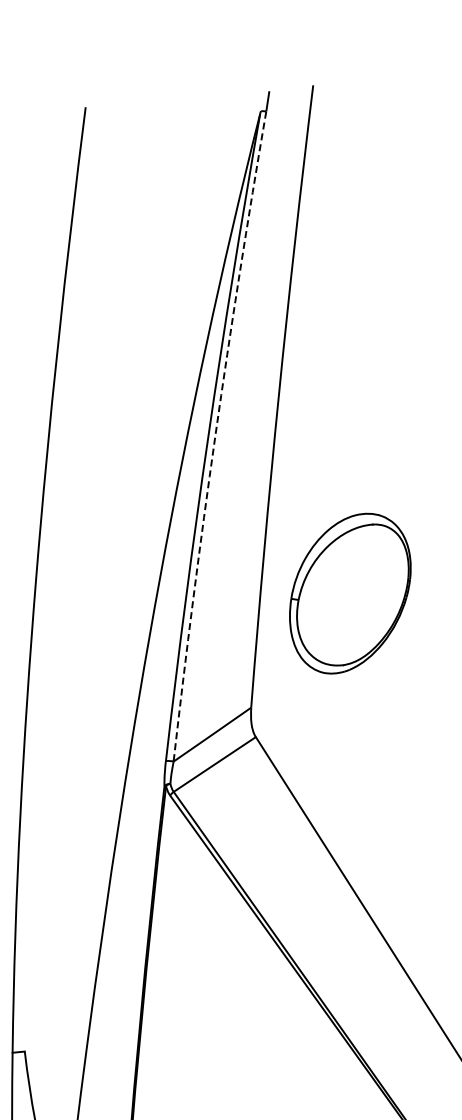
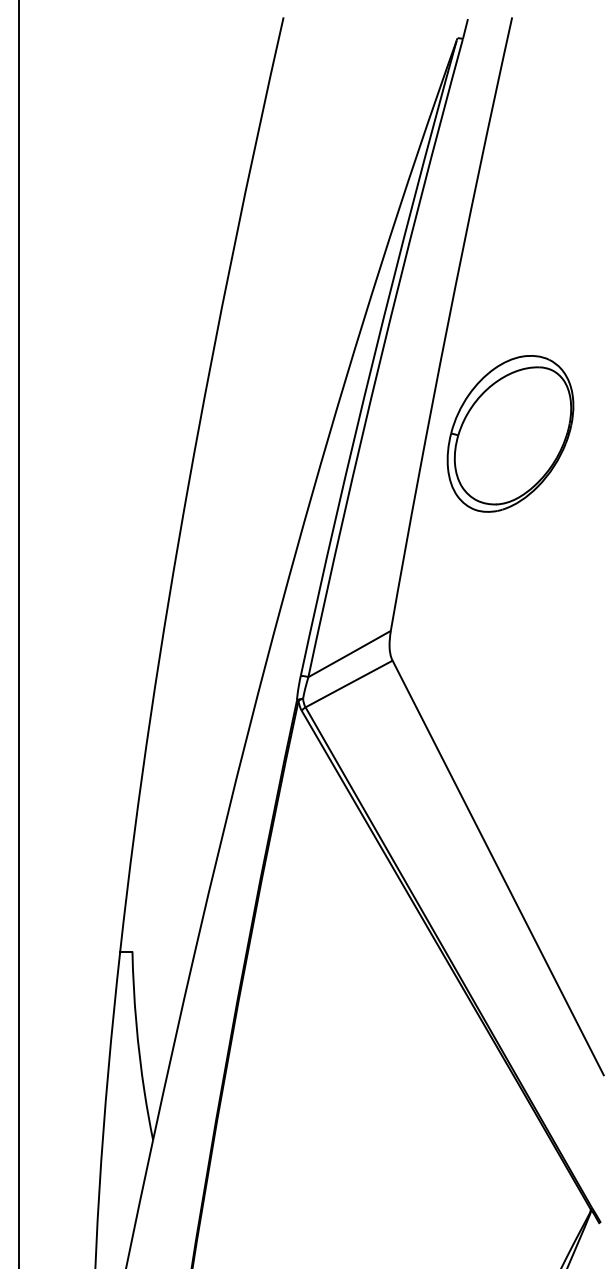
arc: (215, 436) -> (381, 357), dashed -> solid
part: (350, 593) -> (510, 433), moved

